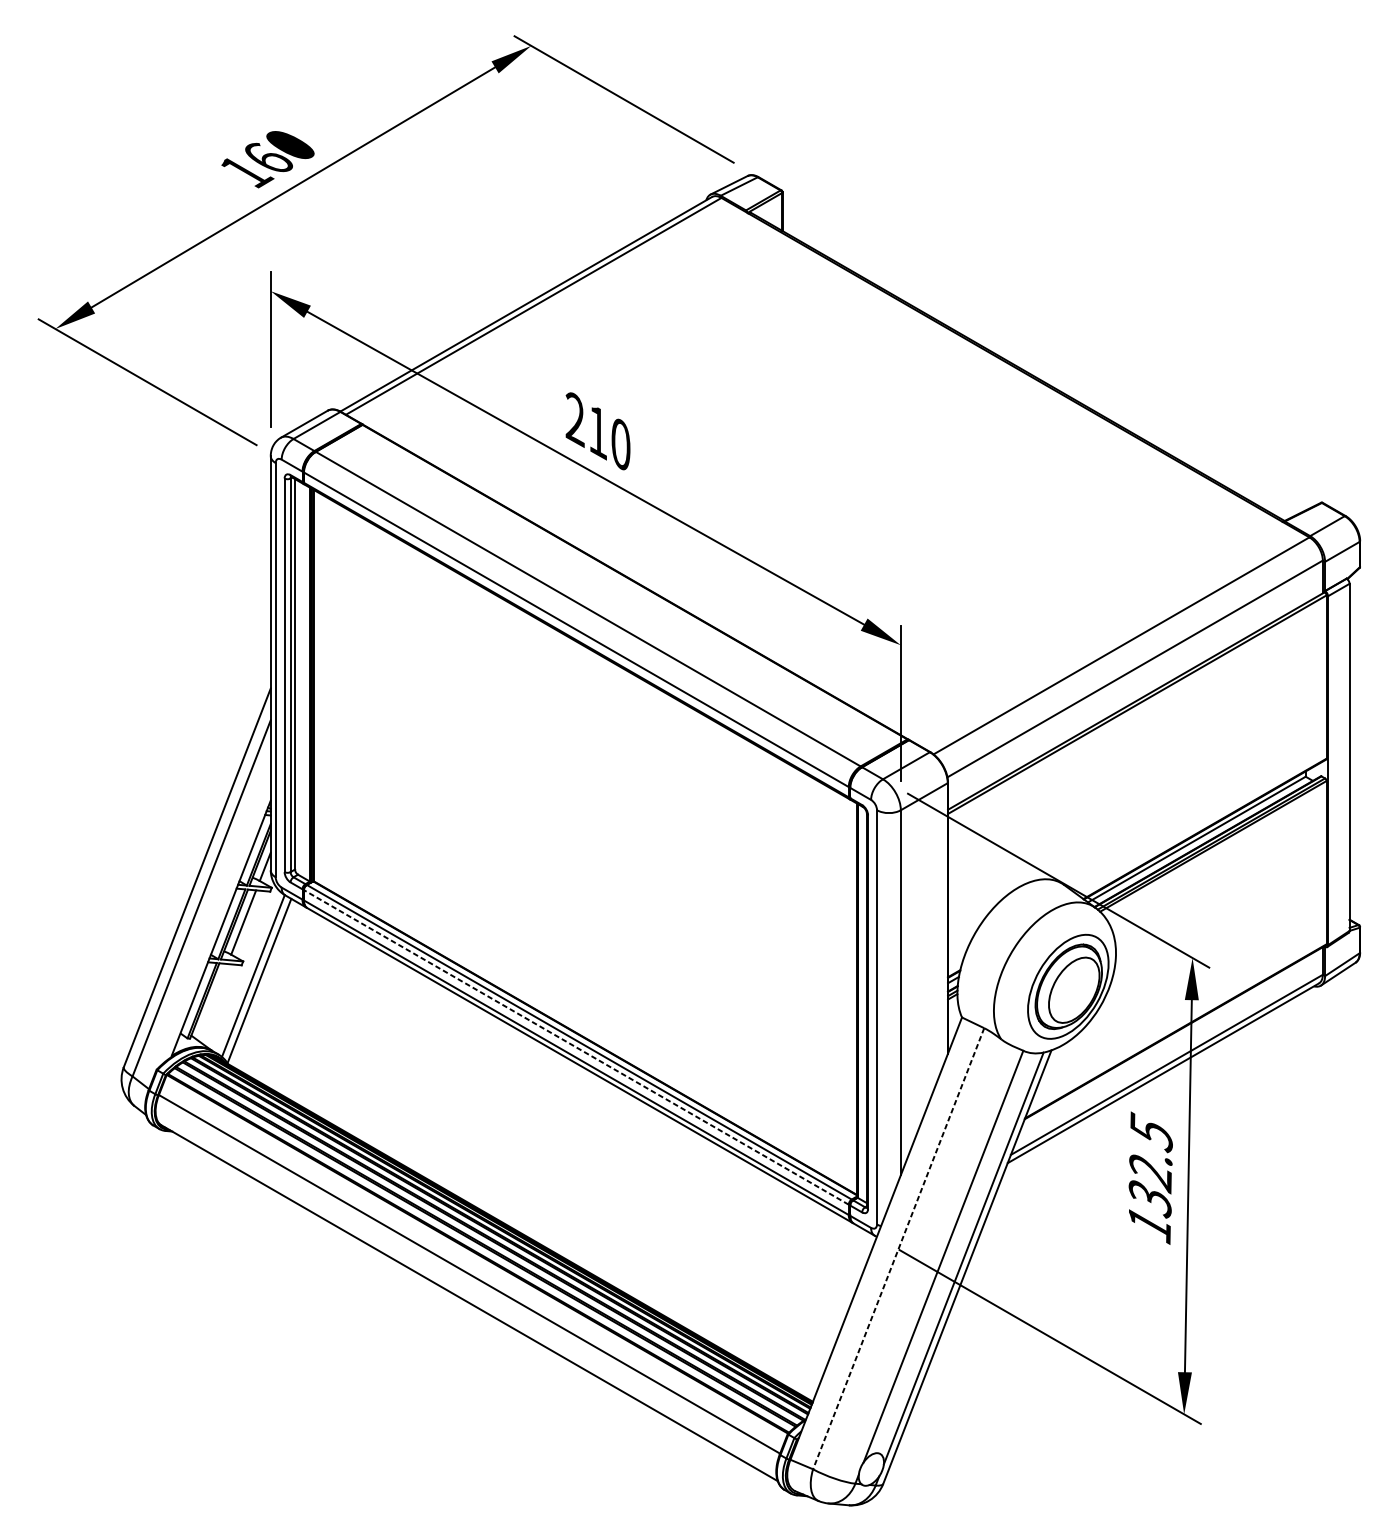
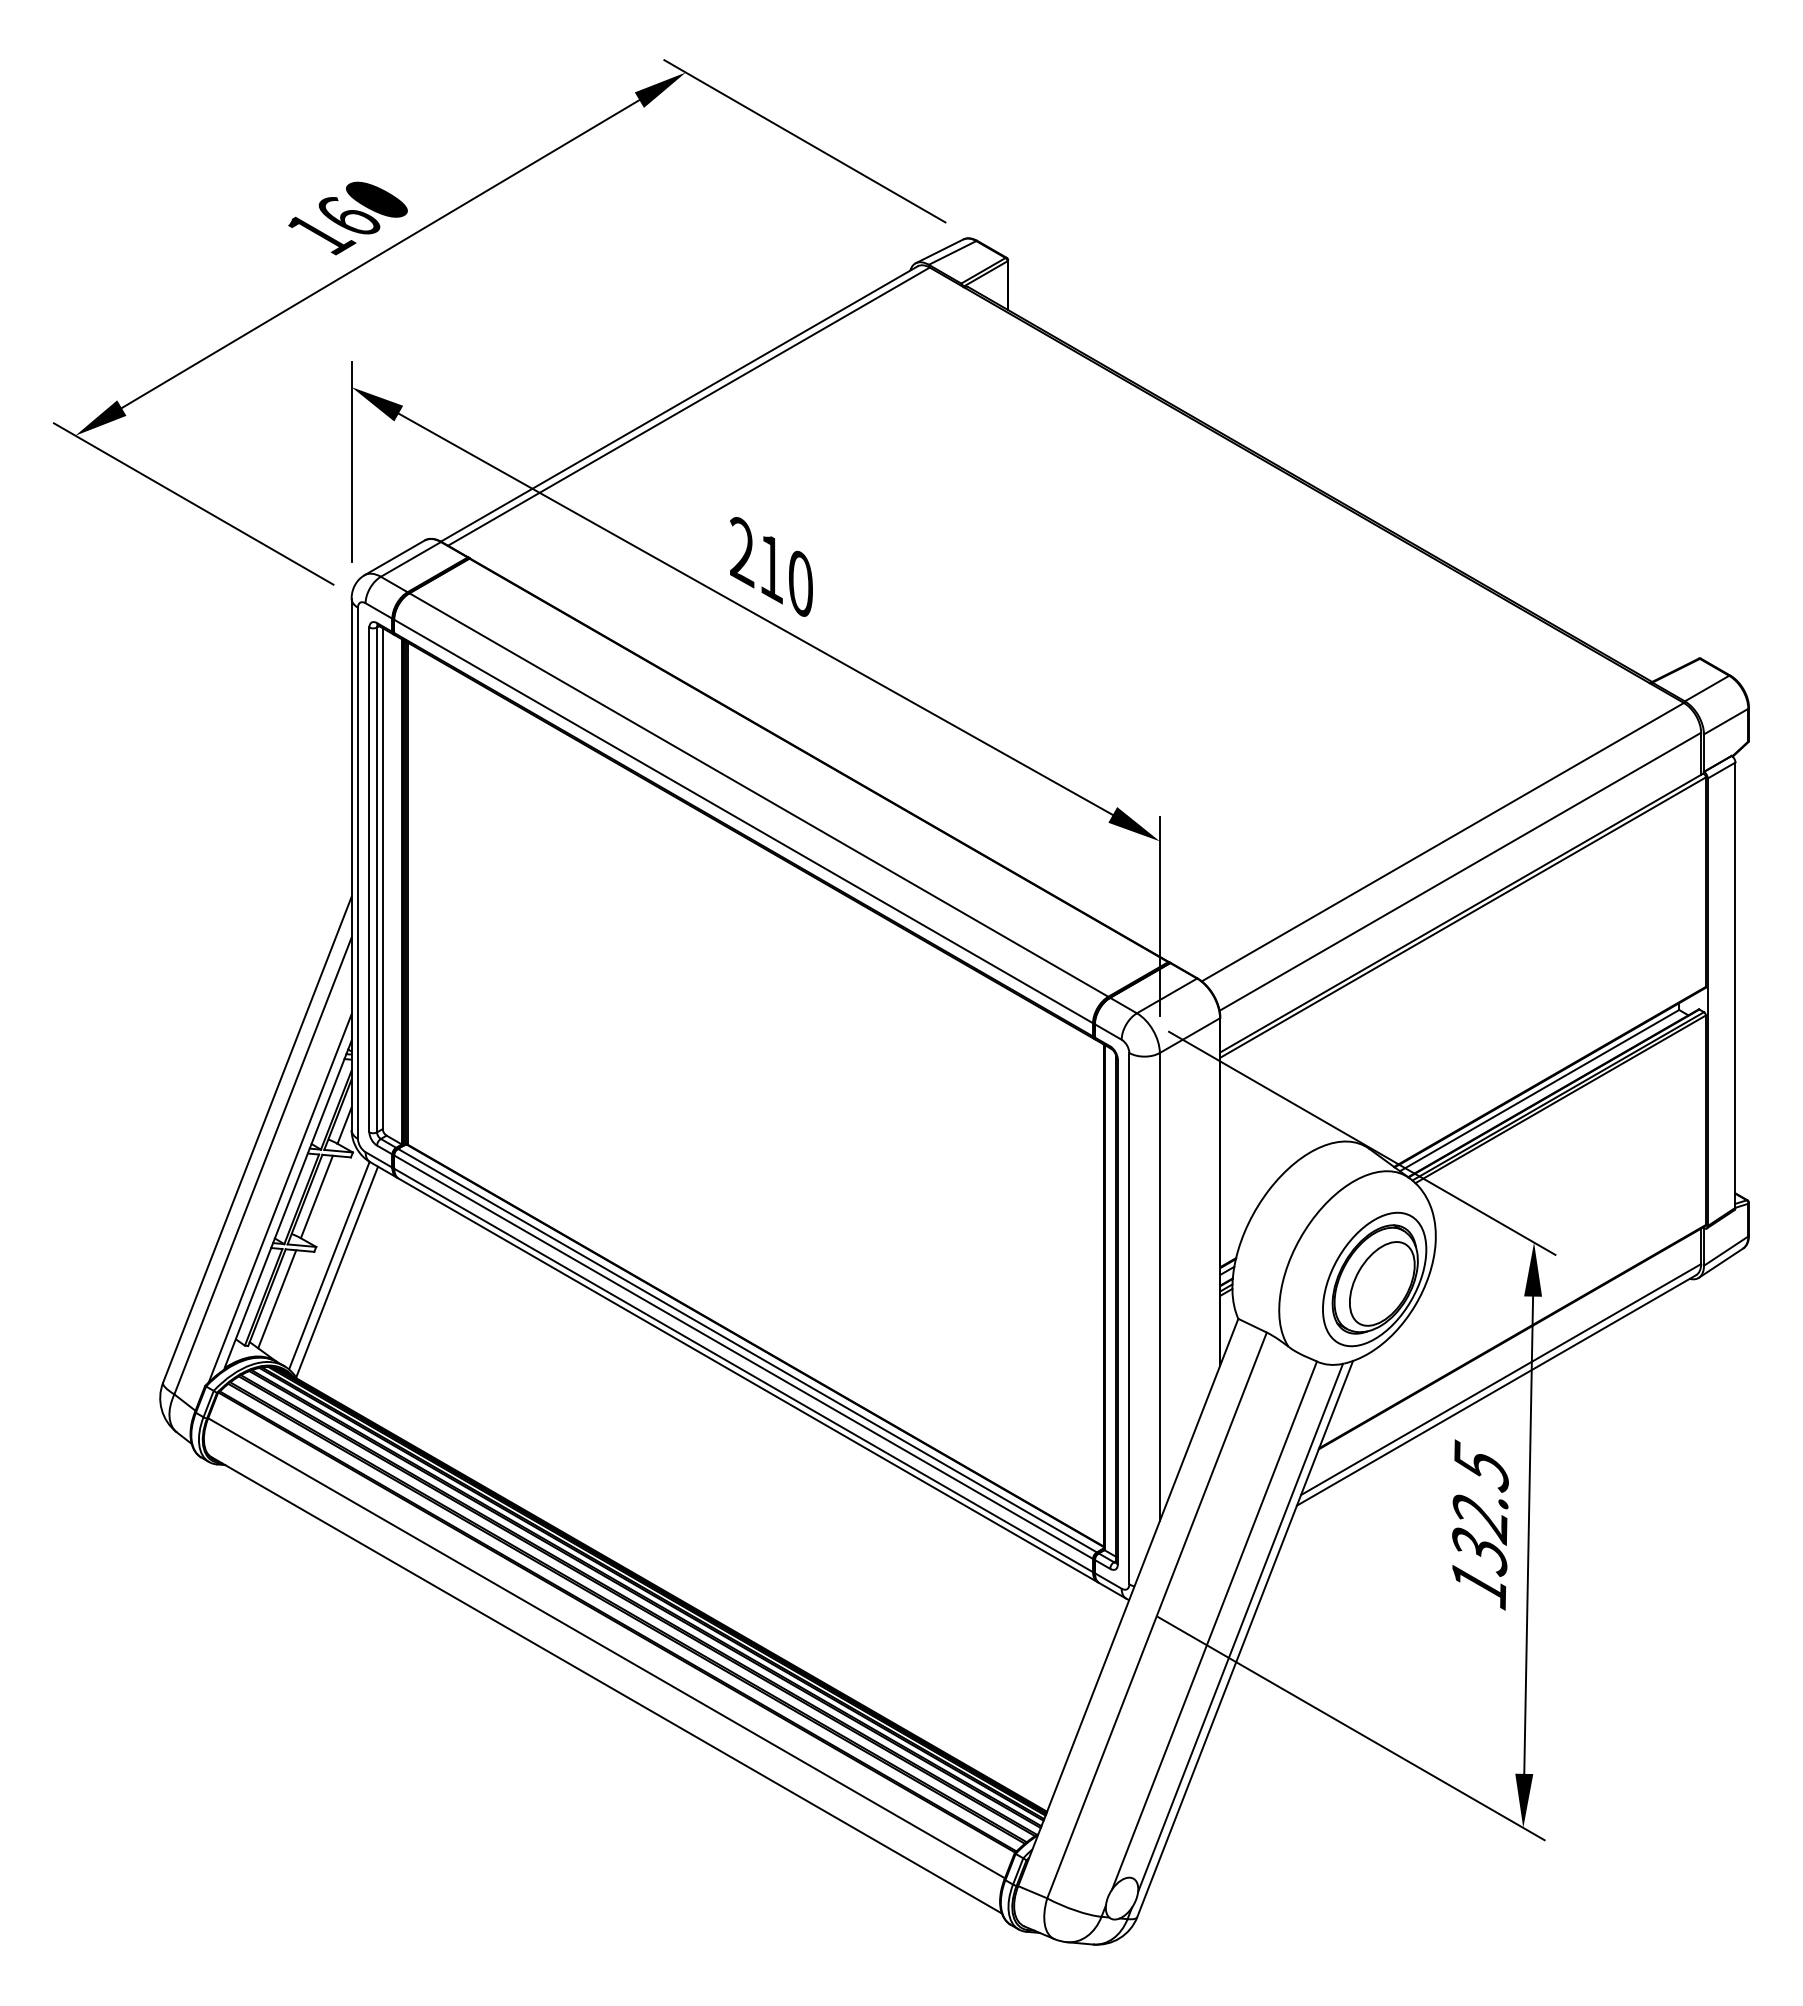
line: (214, 923) -> (279, 1198), added
line: (212, 1002) -> (277, 1299), added
line: (576, 1046) -> (743, 1356), dashed -> solid
line: (898, 1248) -> (1156, 1615), dashed -> solid

